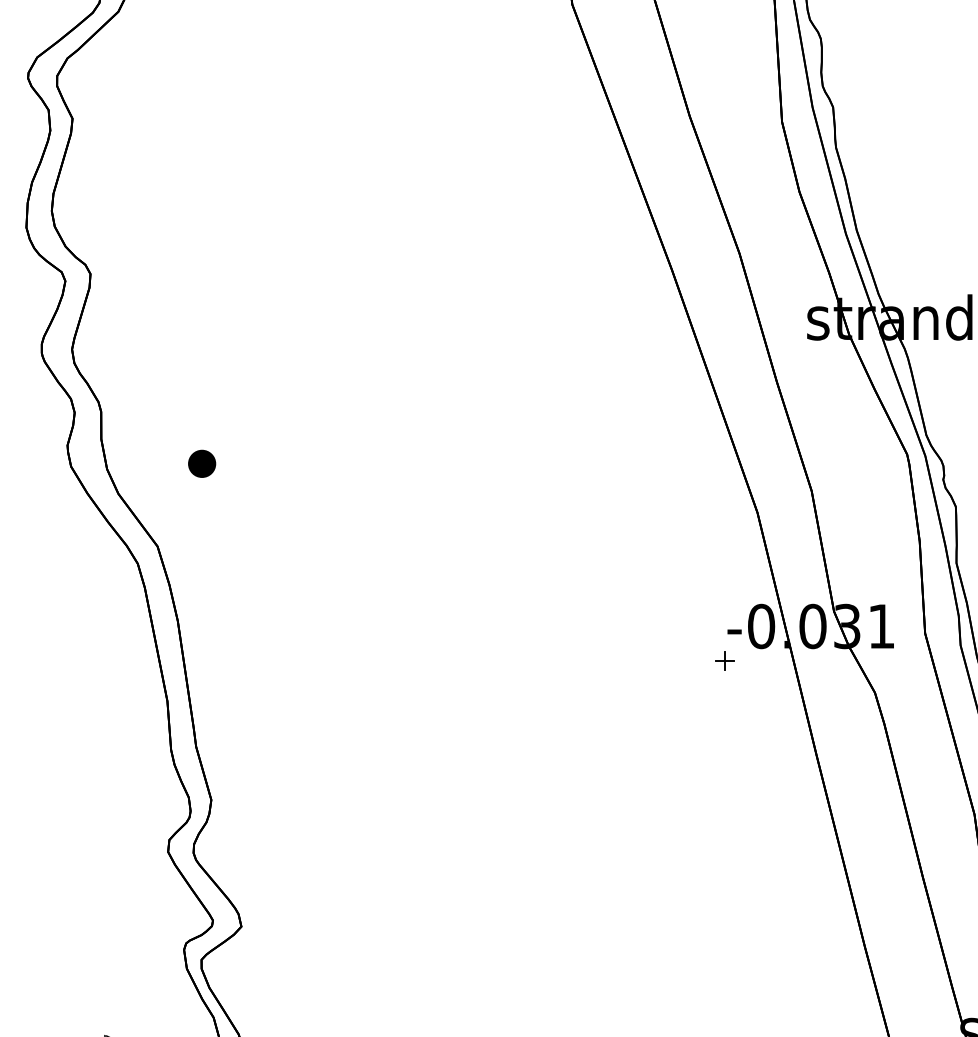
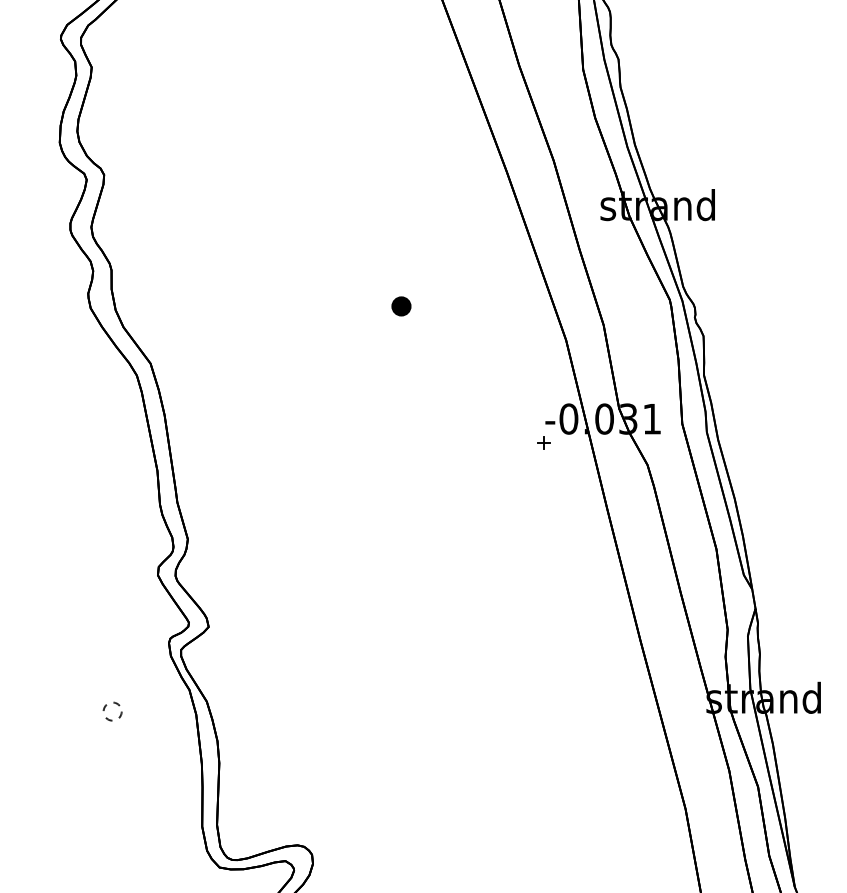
part: (202, 463) -> (401, 306), moved

